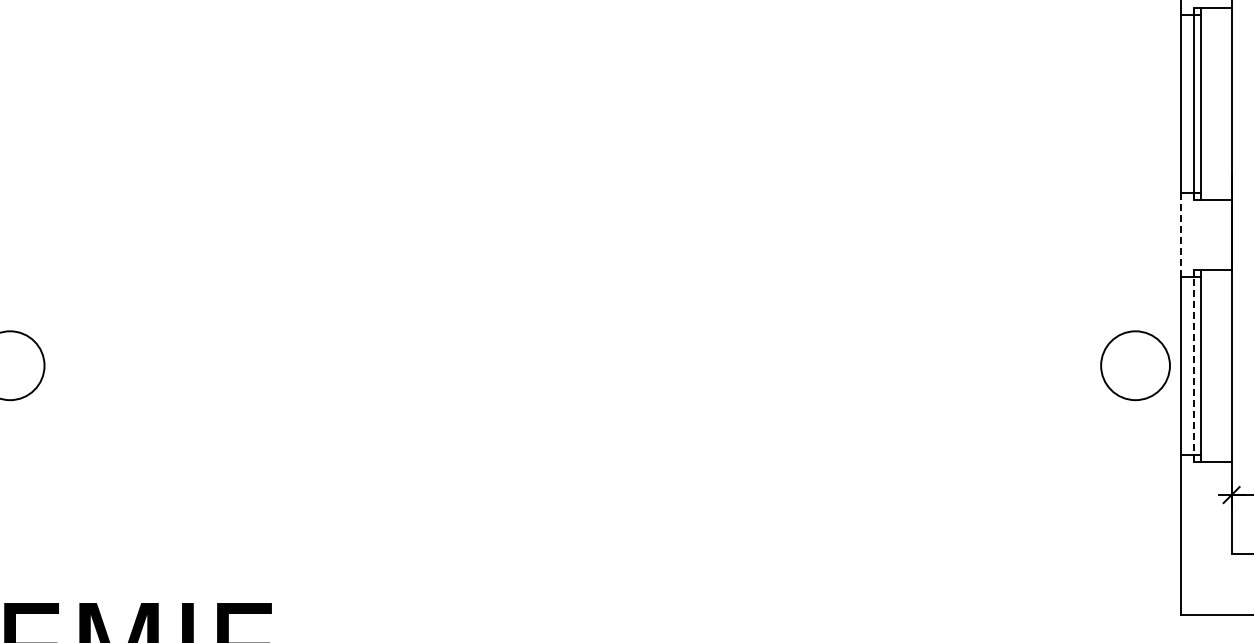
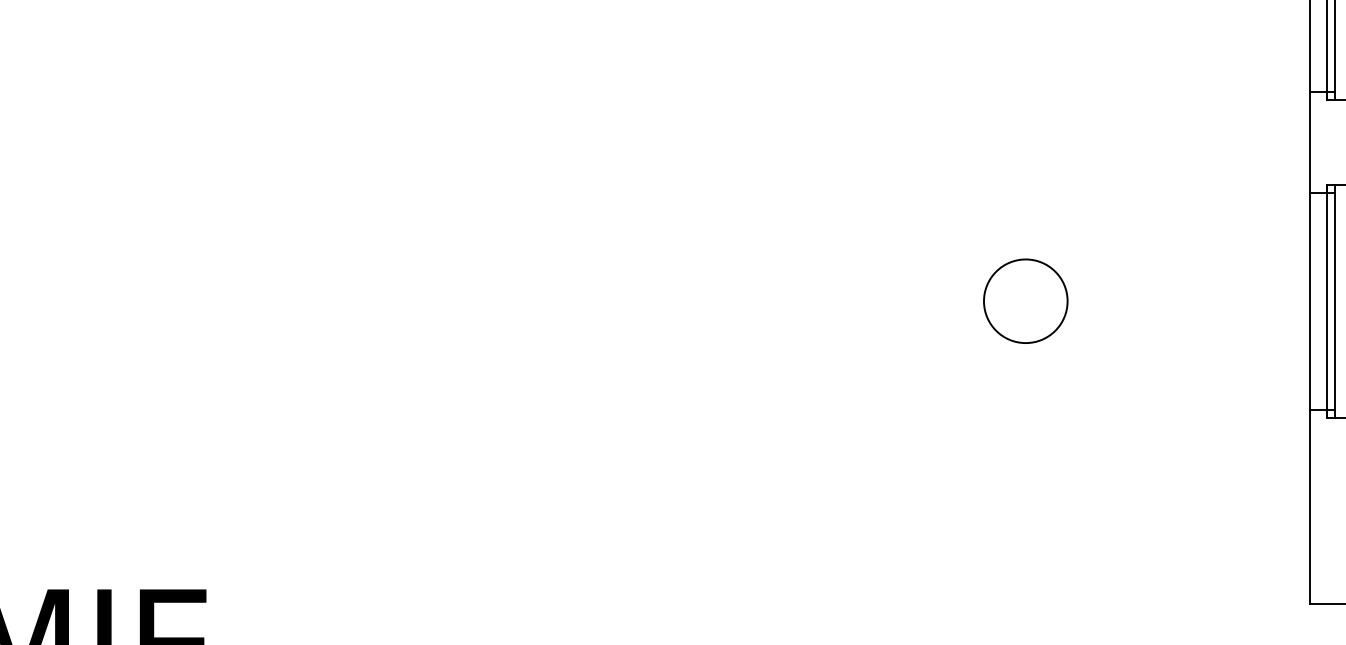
line: (1180, 235) -> (1309, 143), dashed -> solid
circle: (1135, 365) -> (1025, 300), moved
line: (1194, 365) -> (1326, 300), dashed -> solid

